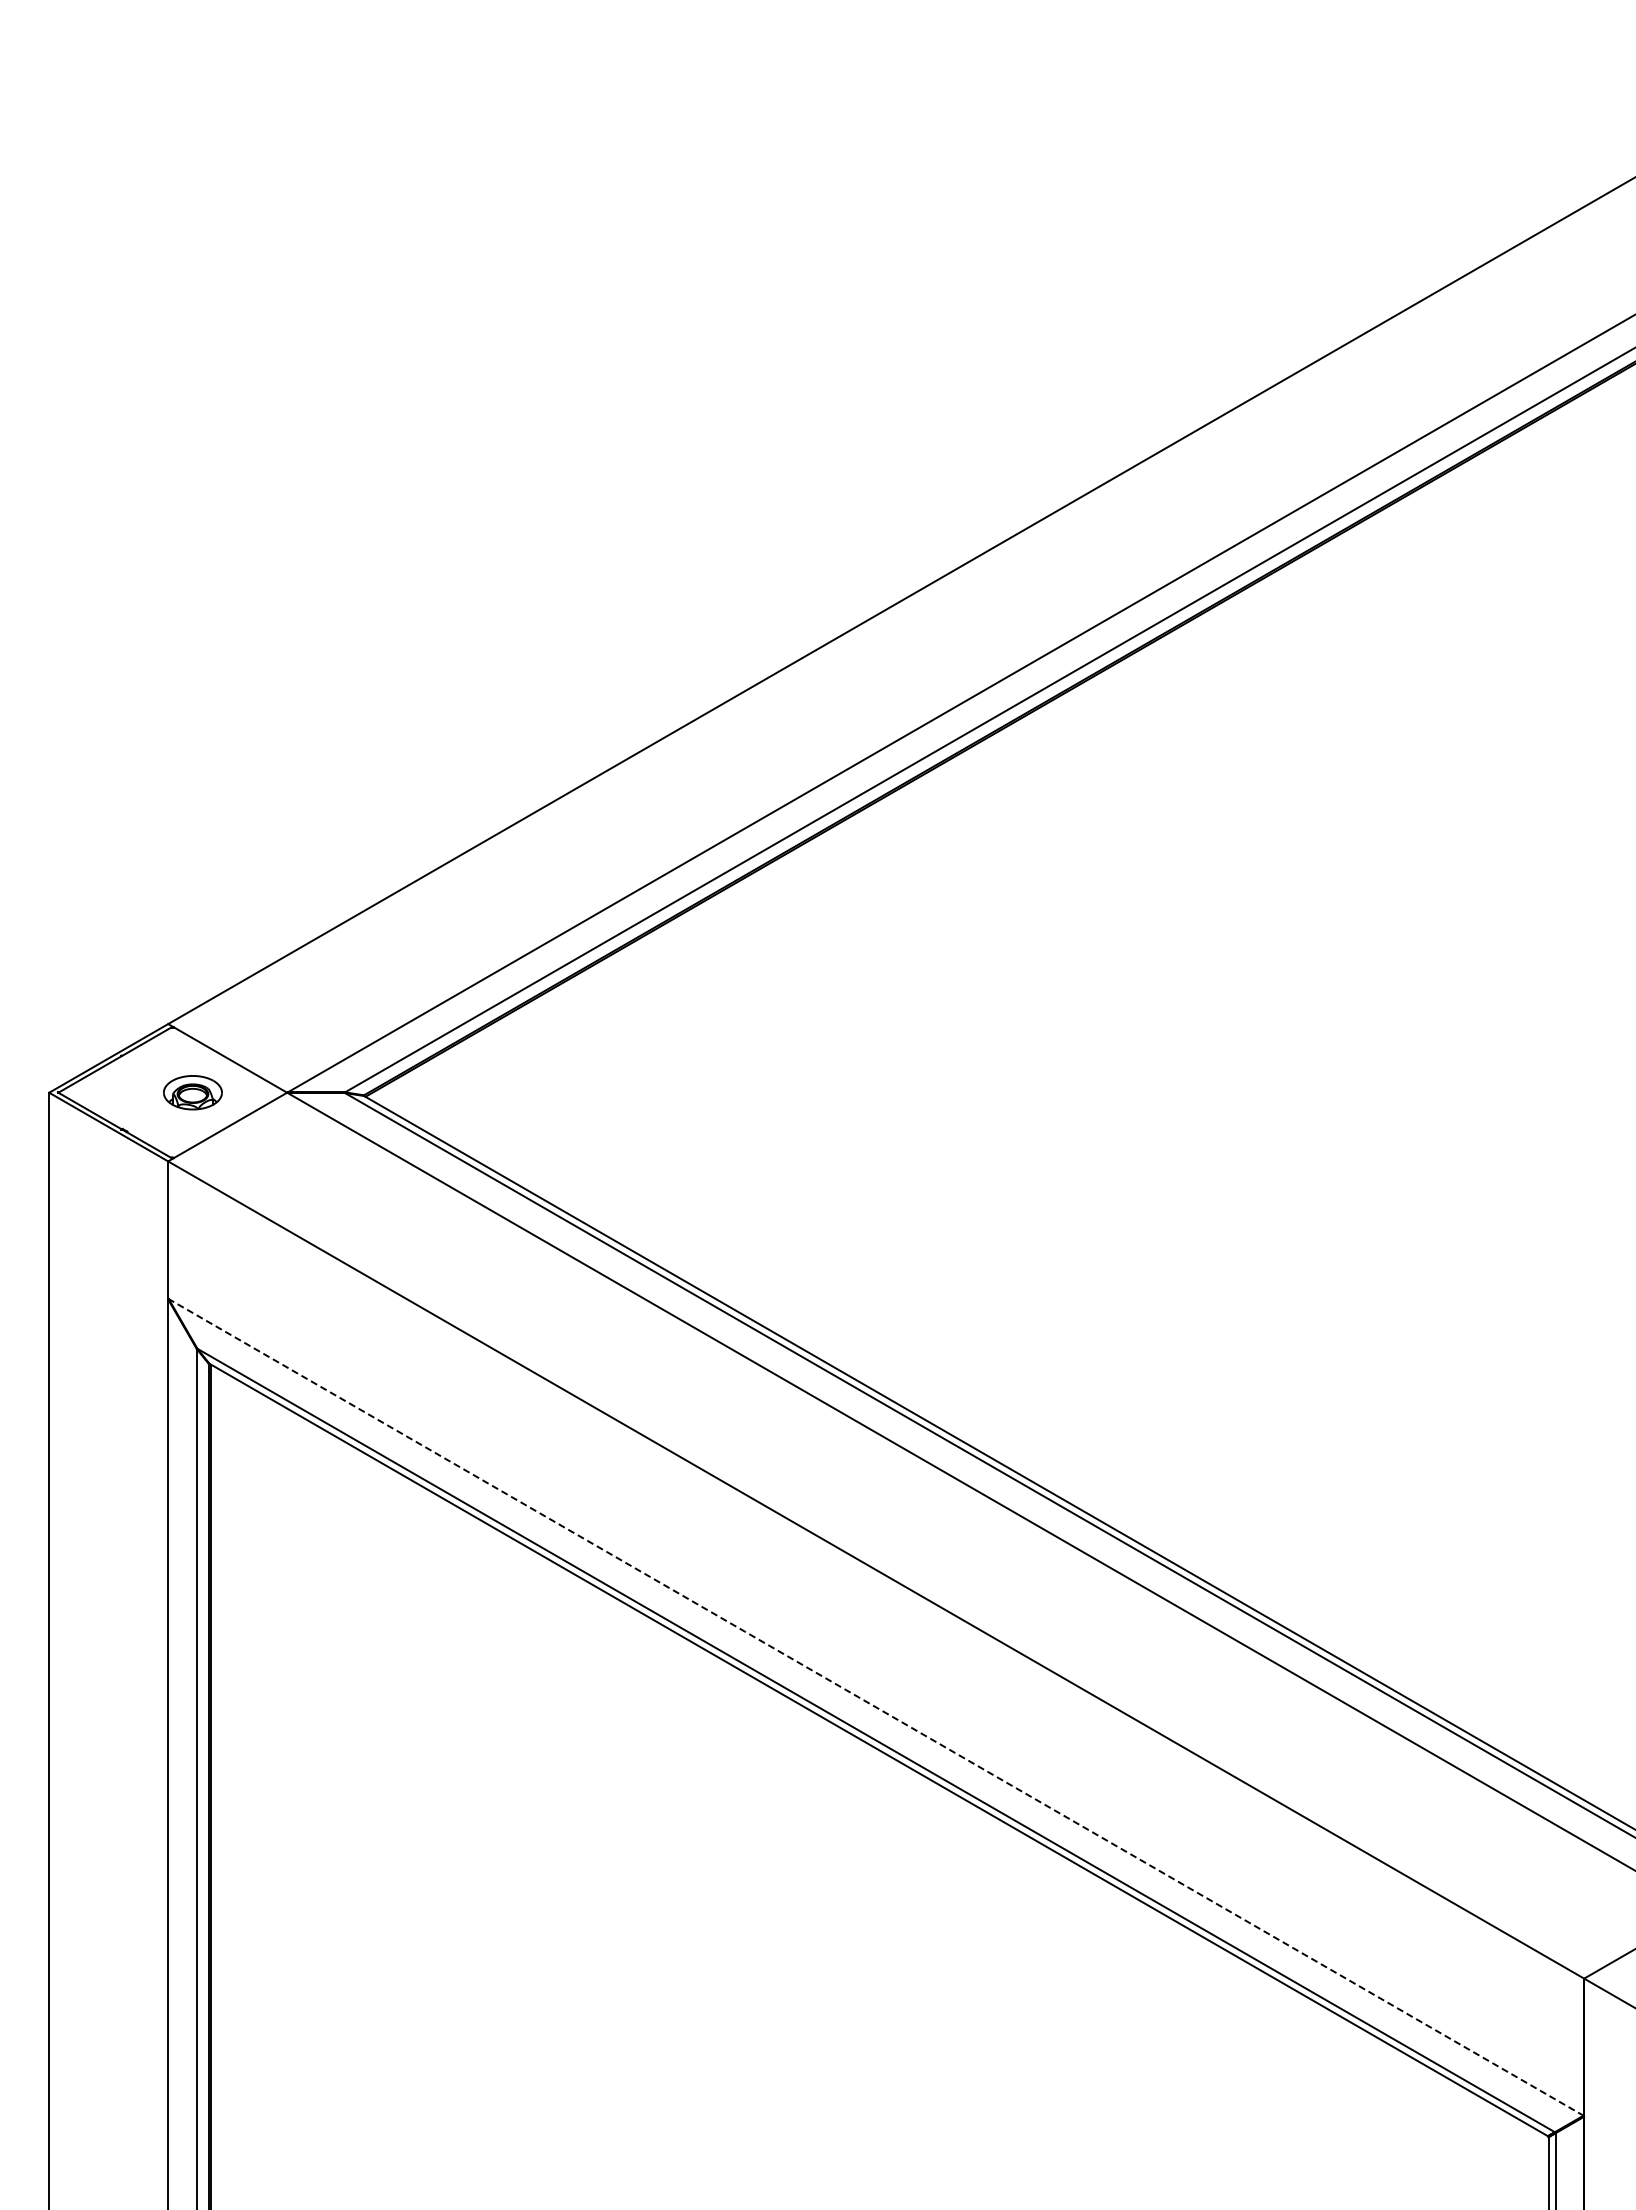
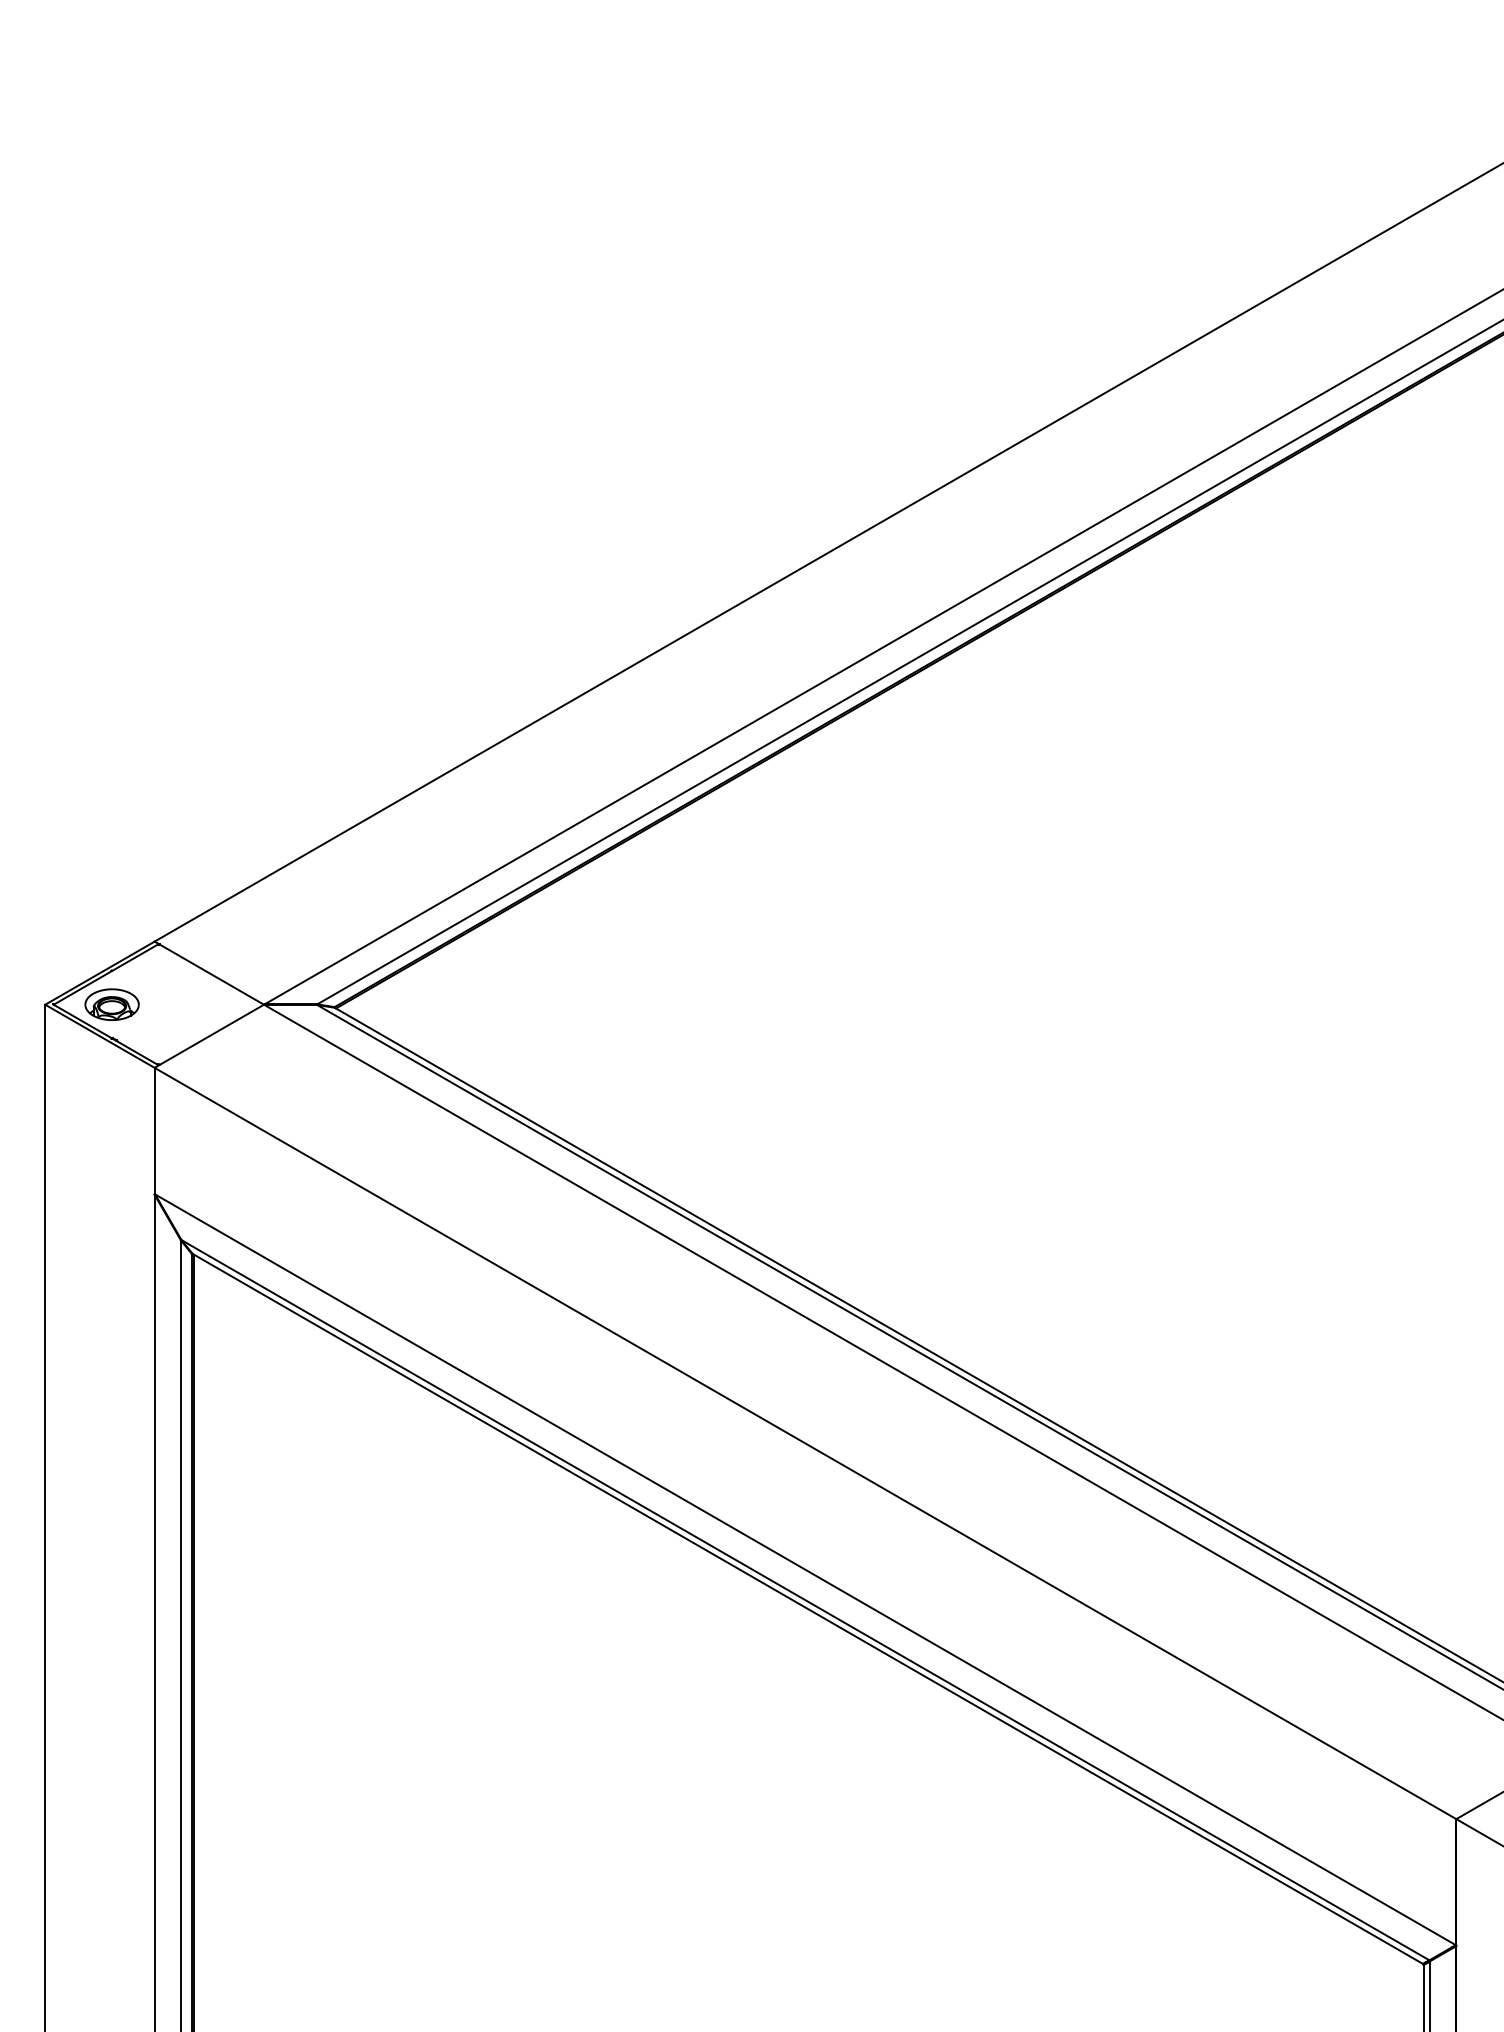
part: (192, 1092) -> (111, 1004), moved
line: (875, 1707) -> (804, 1569), dashed -> solid

